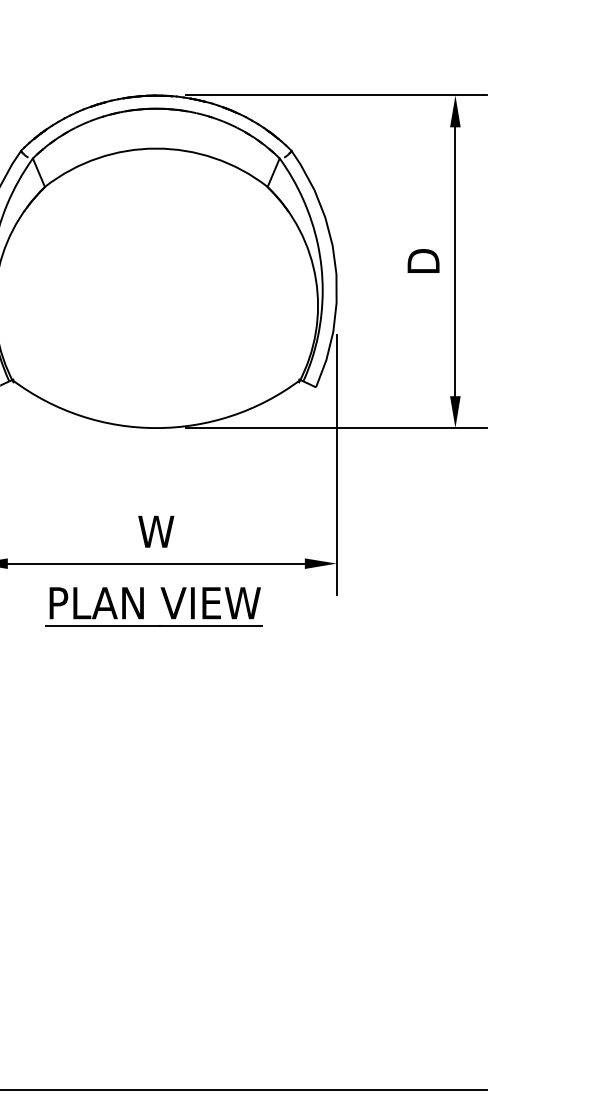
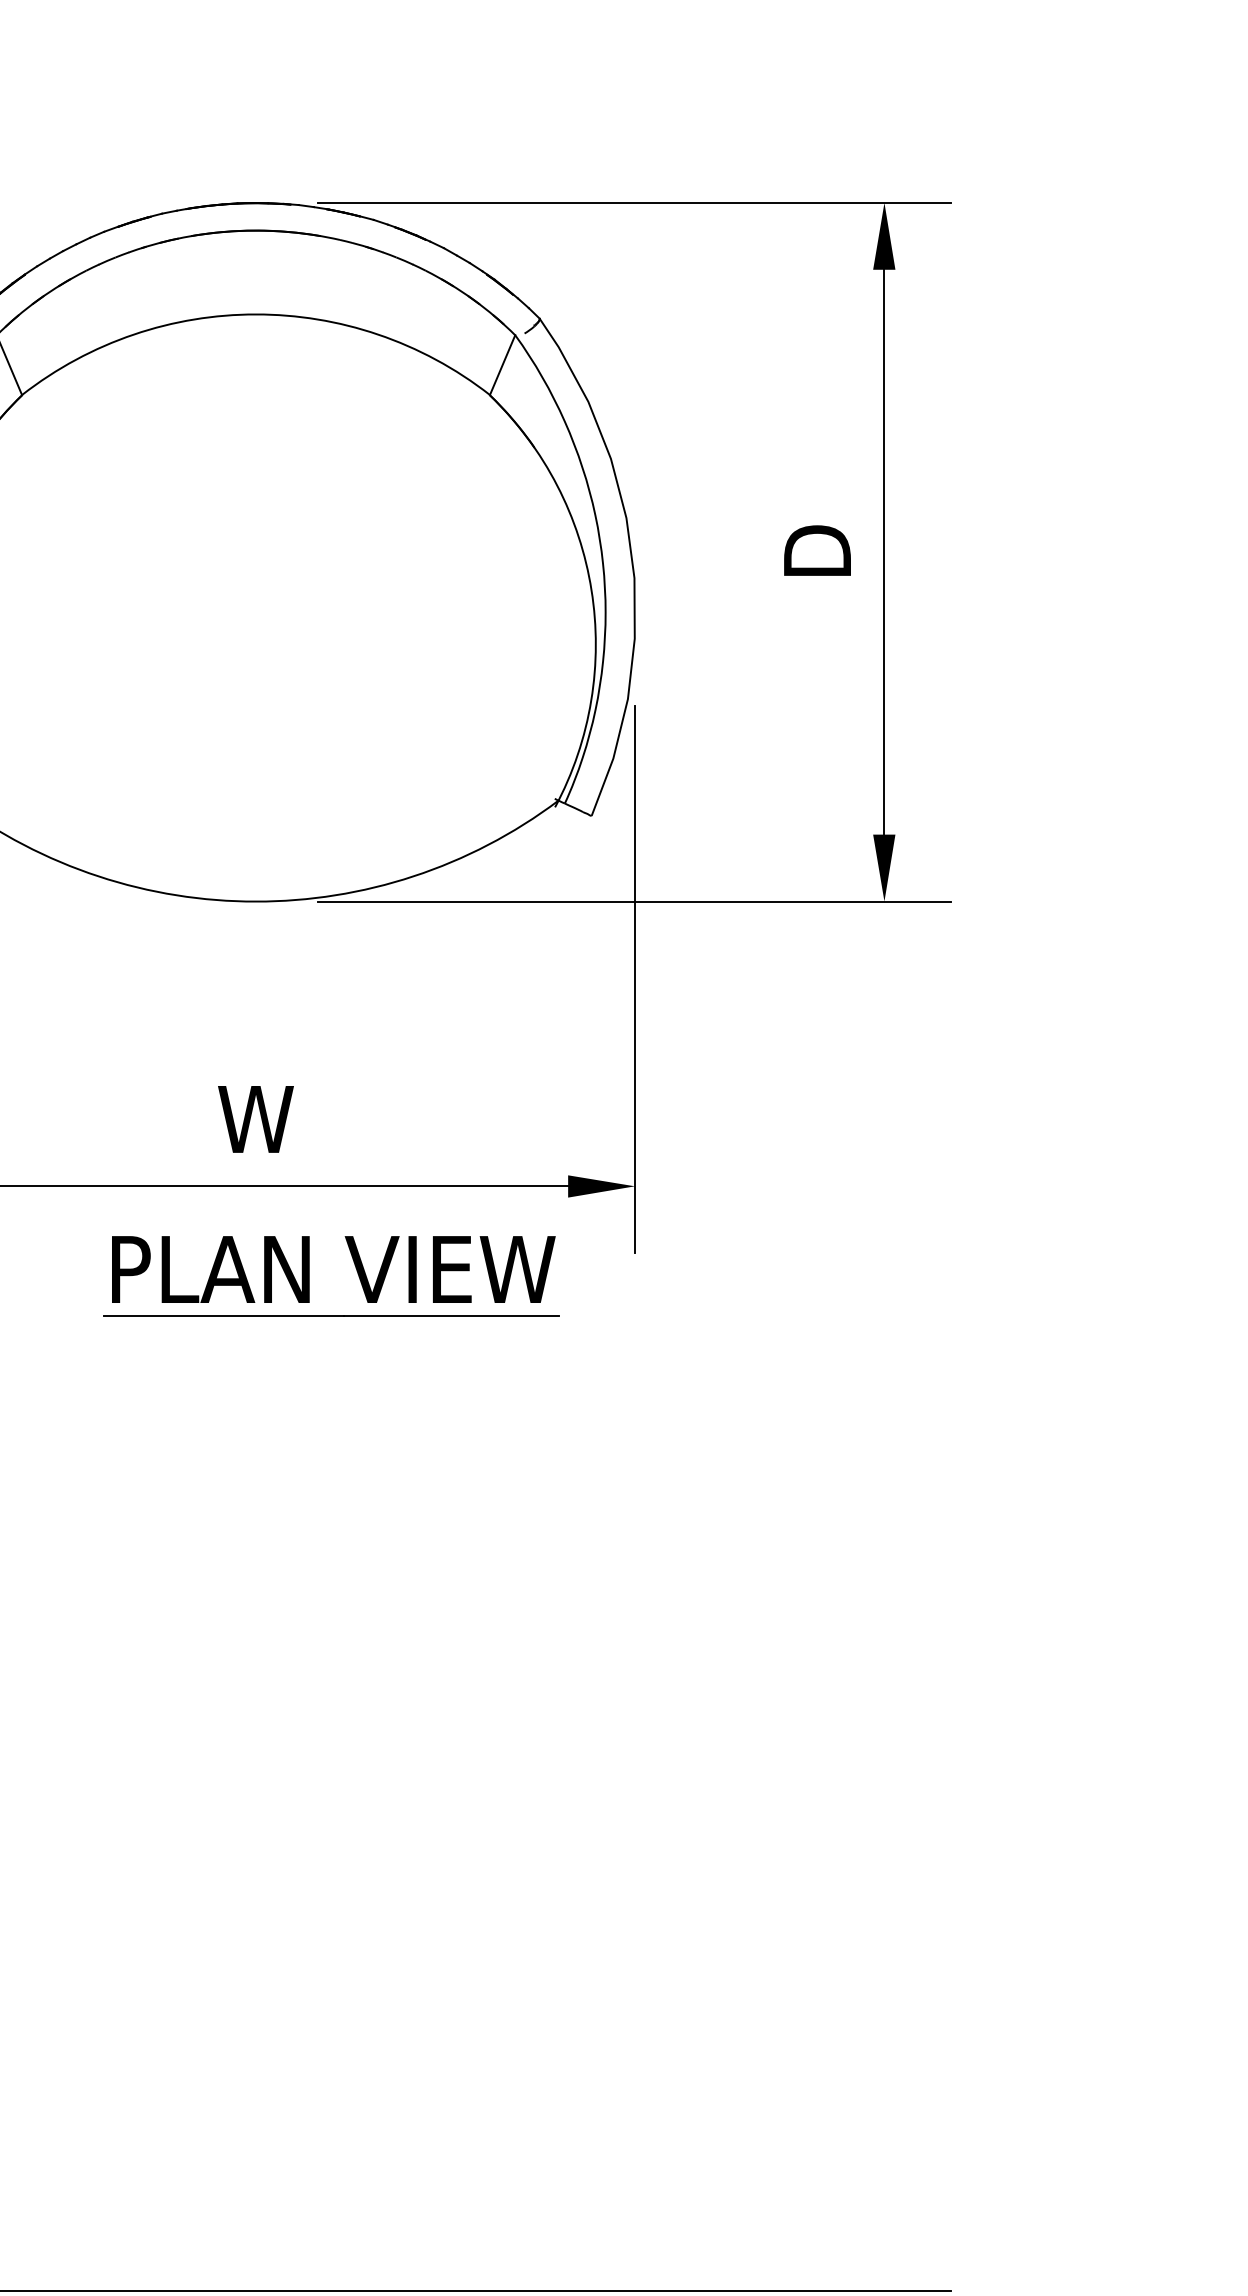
part: (143, 606) -> (308, 1276), moved

